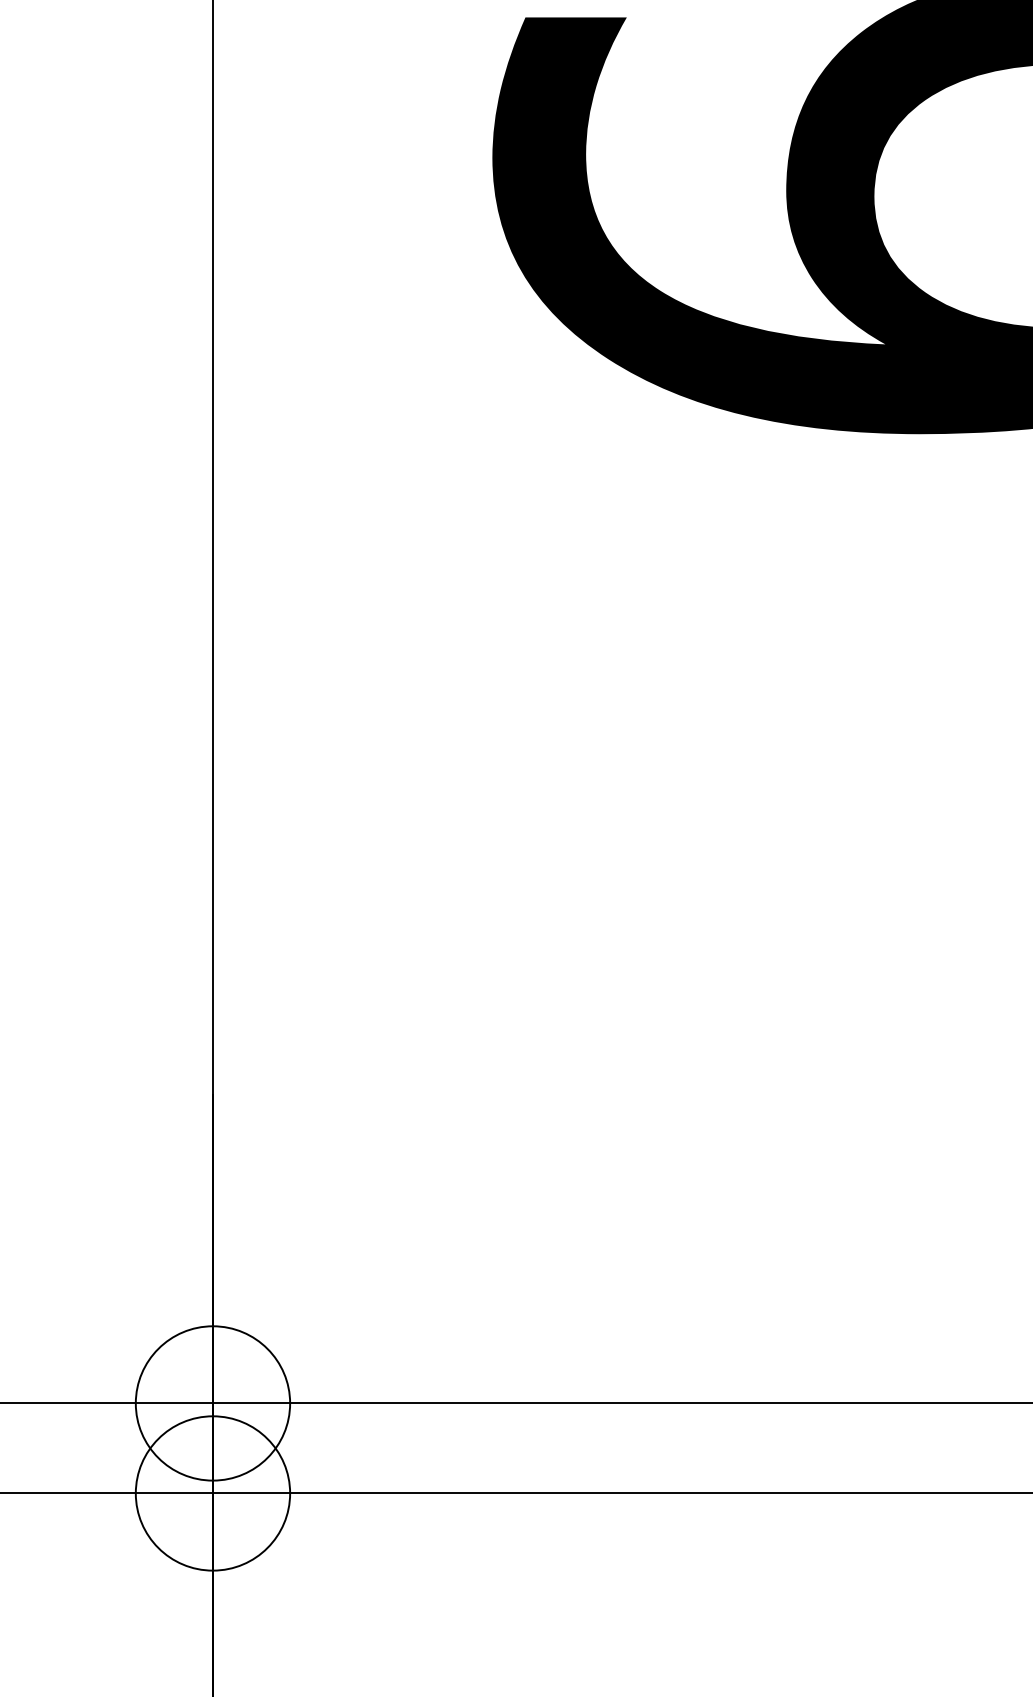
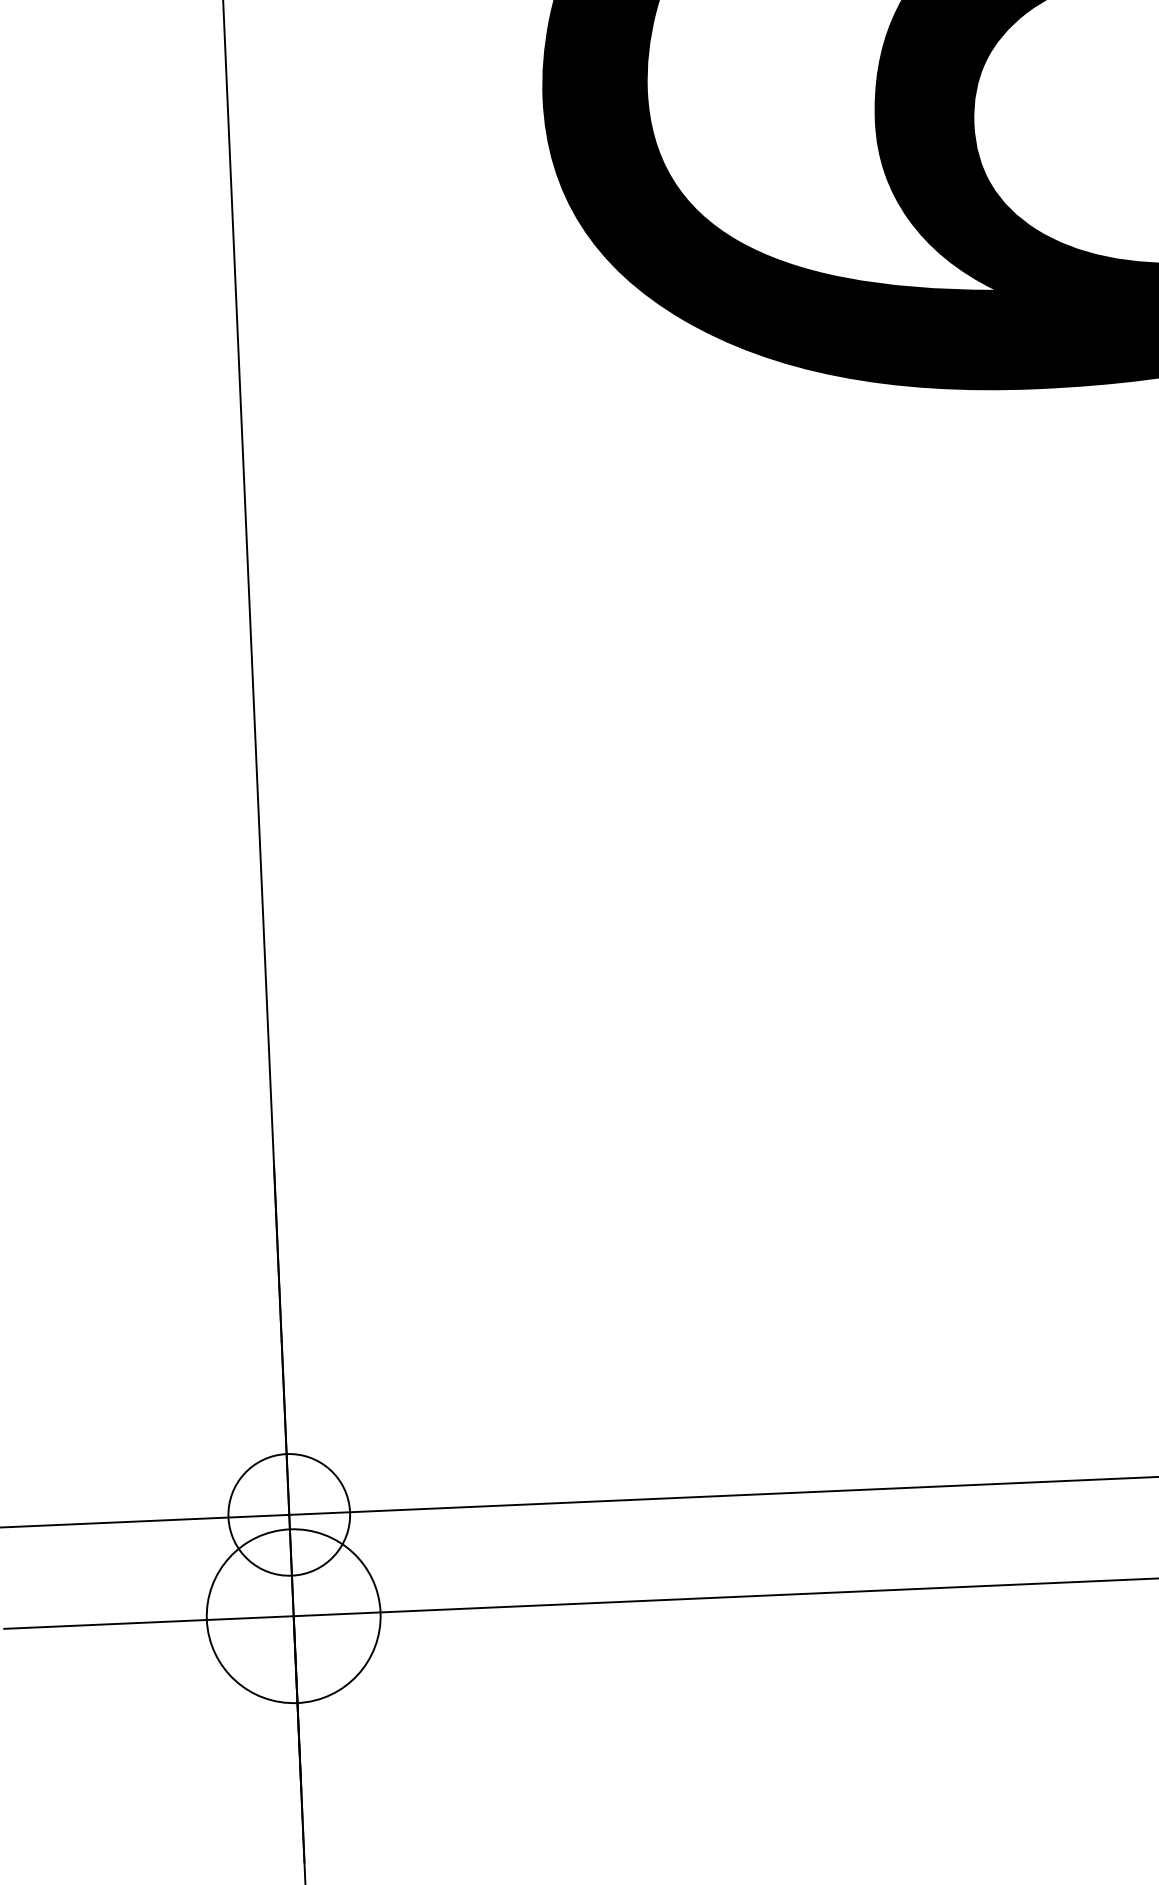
circle: (212, 1403) -> (288, 1514), size x0.7

